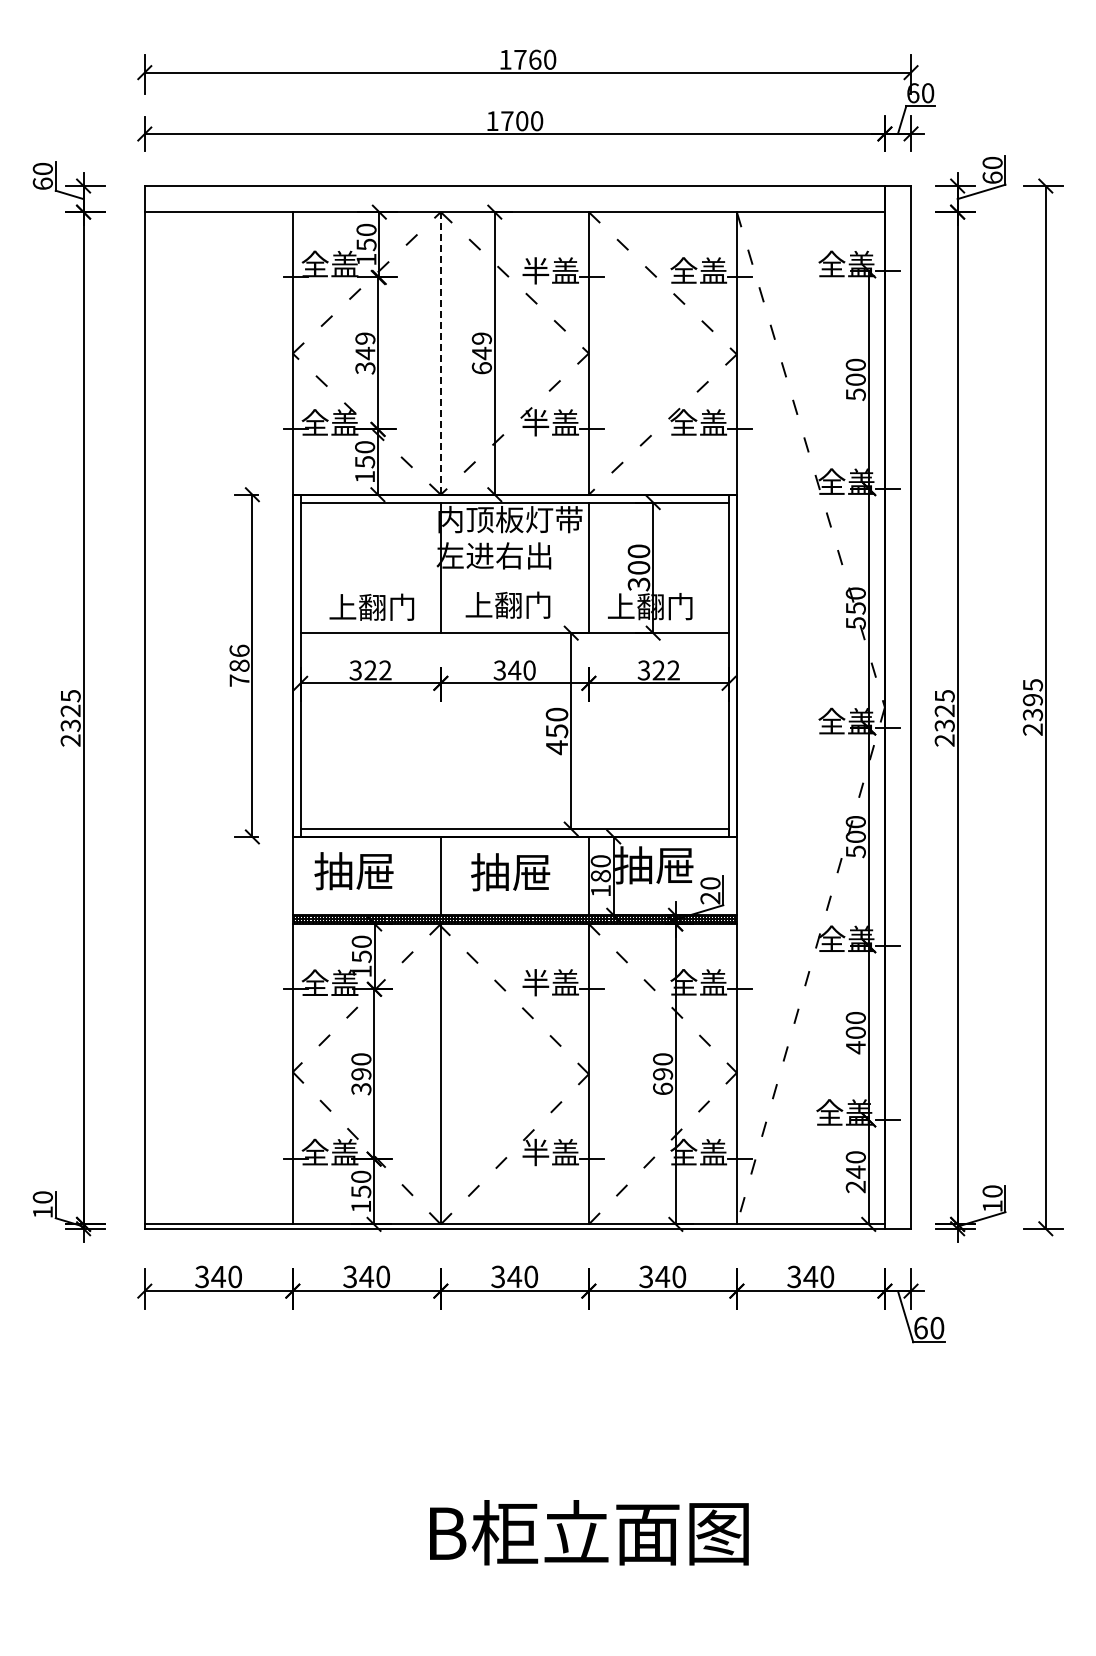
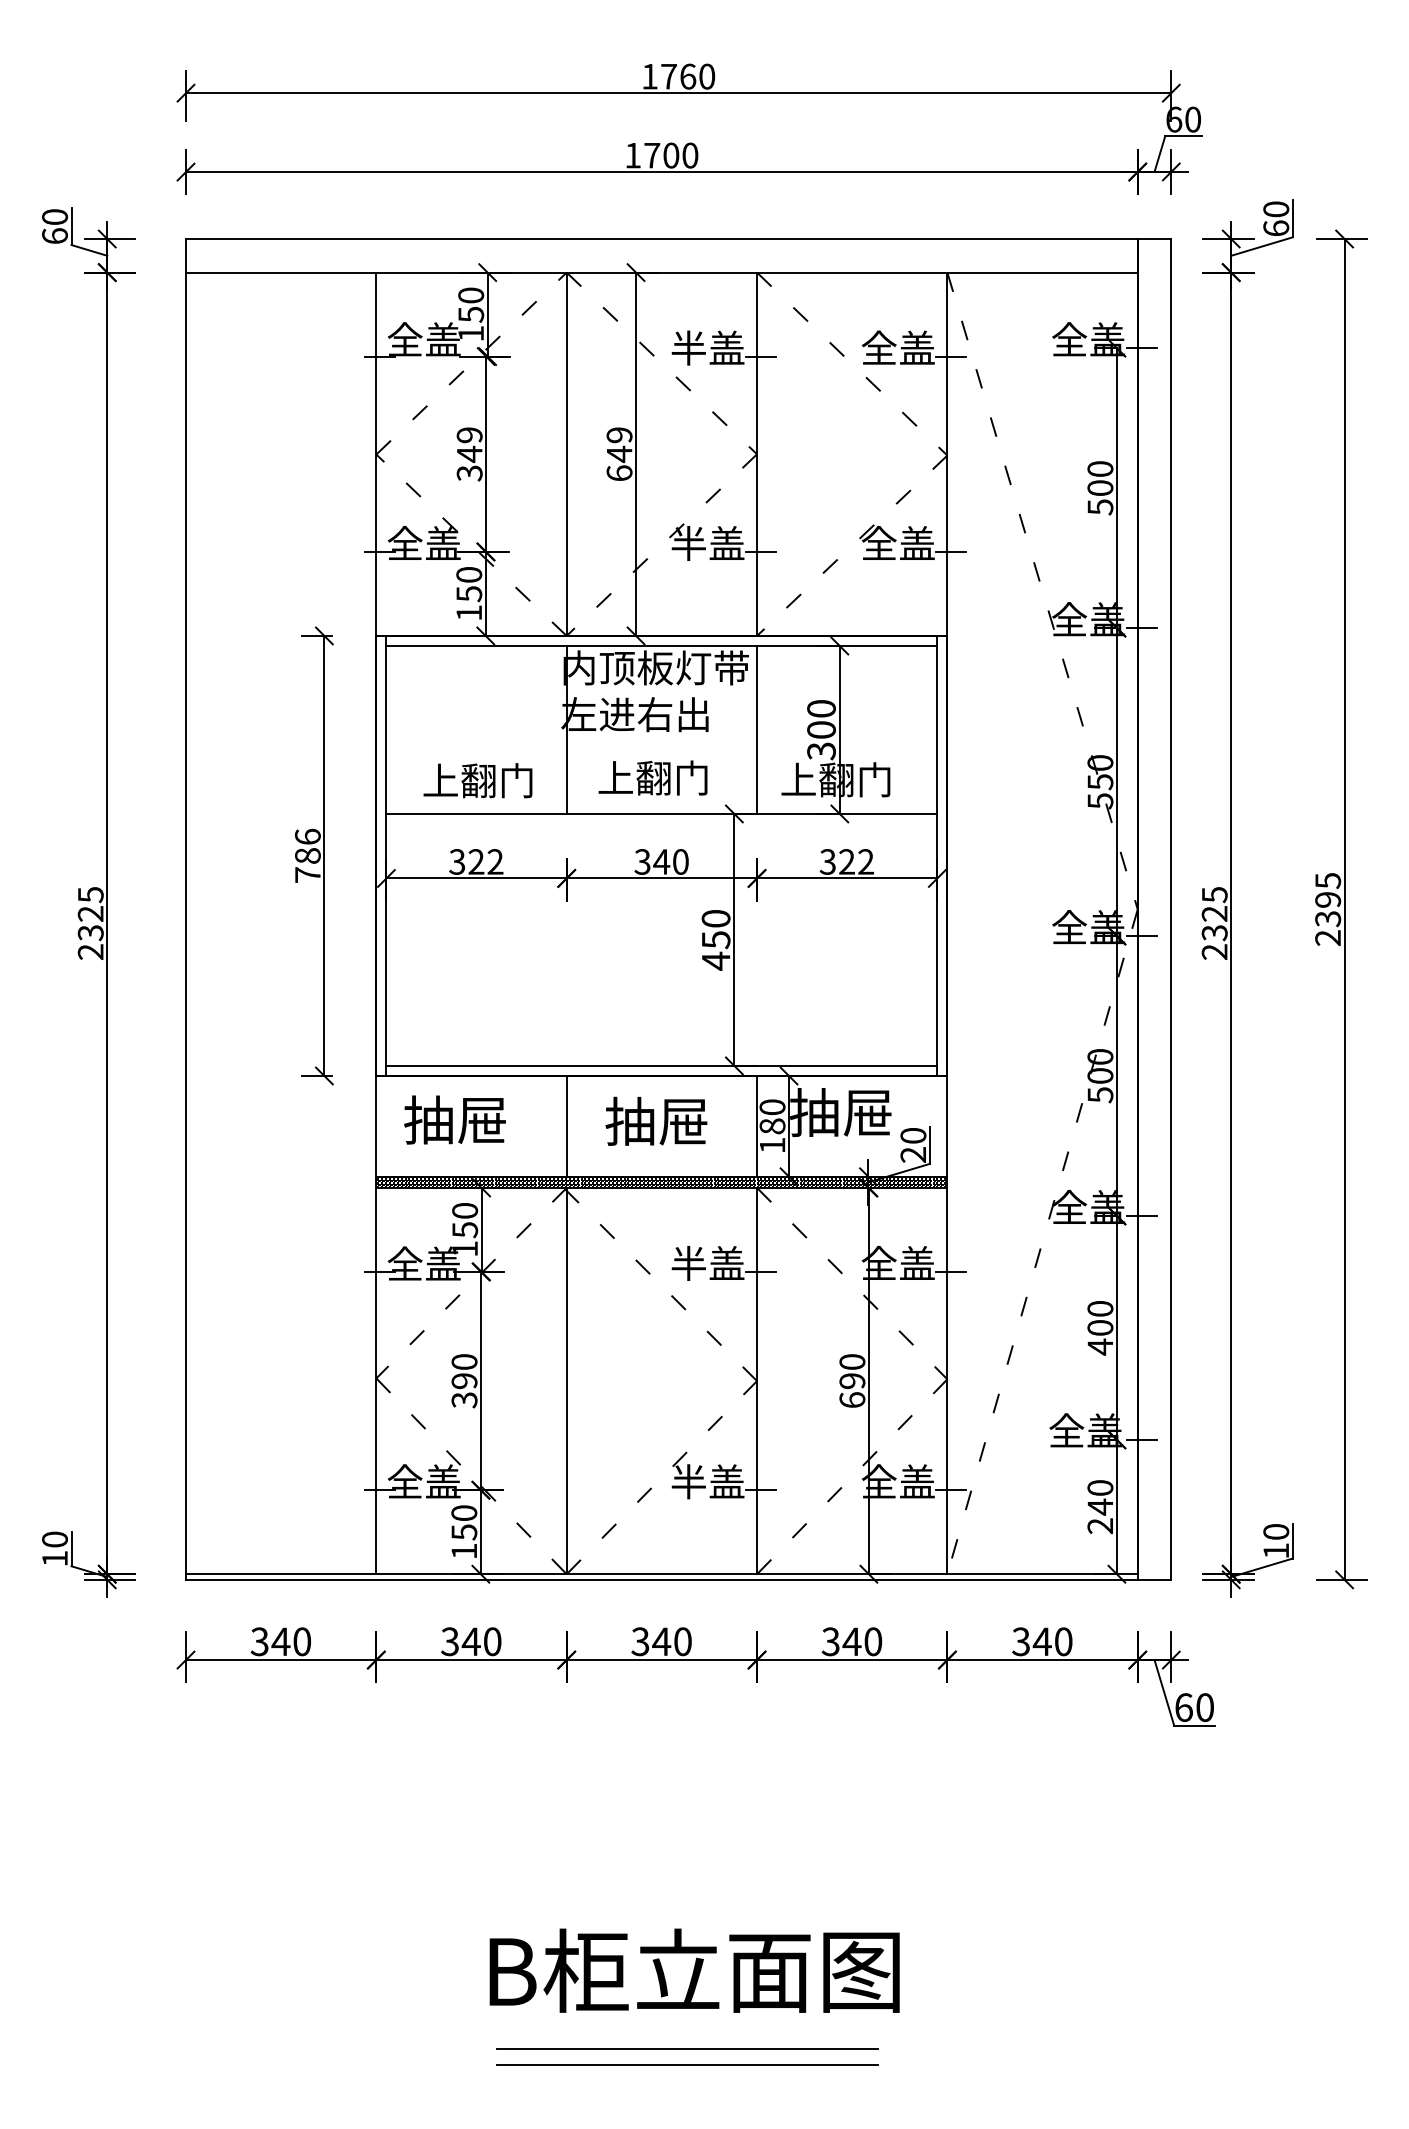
line: (440, 353) -> (566, 454), dashed -> solid
text: (589, 1532) -> (694, 1970), moved
line: (534, 1593) -> (687, 2048), added
line: (534, 1606) -> (687, 2065), added

